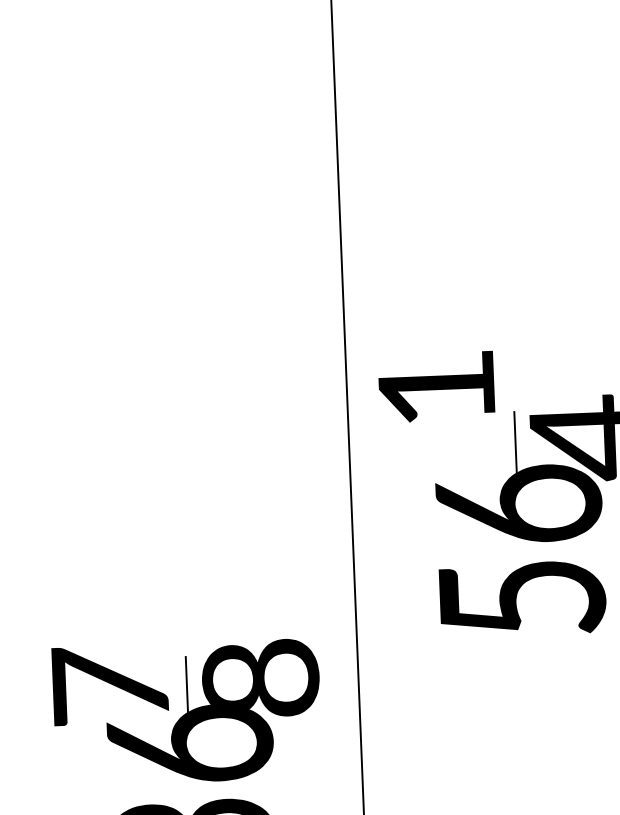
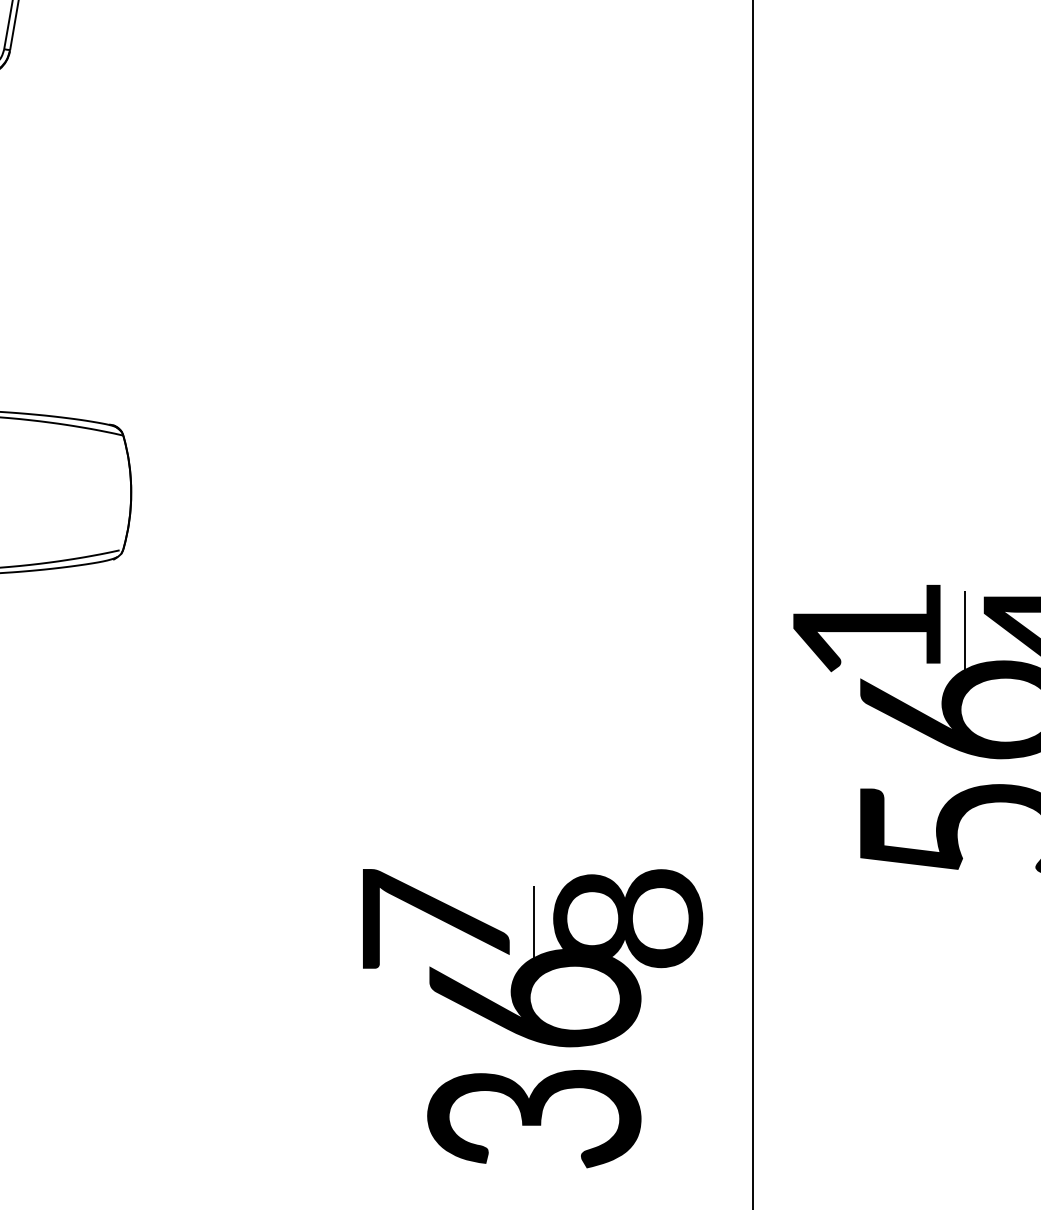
text: (436, 387) -> (866, 628), moved

